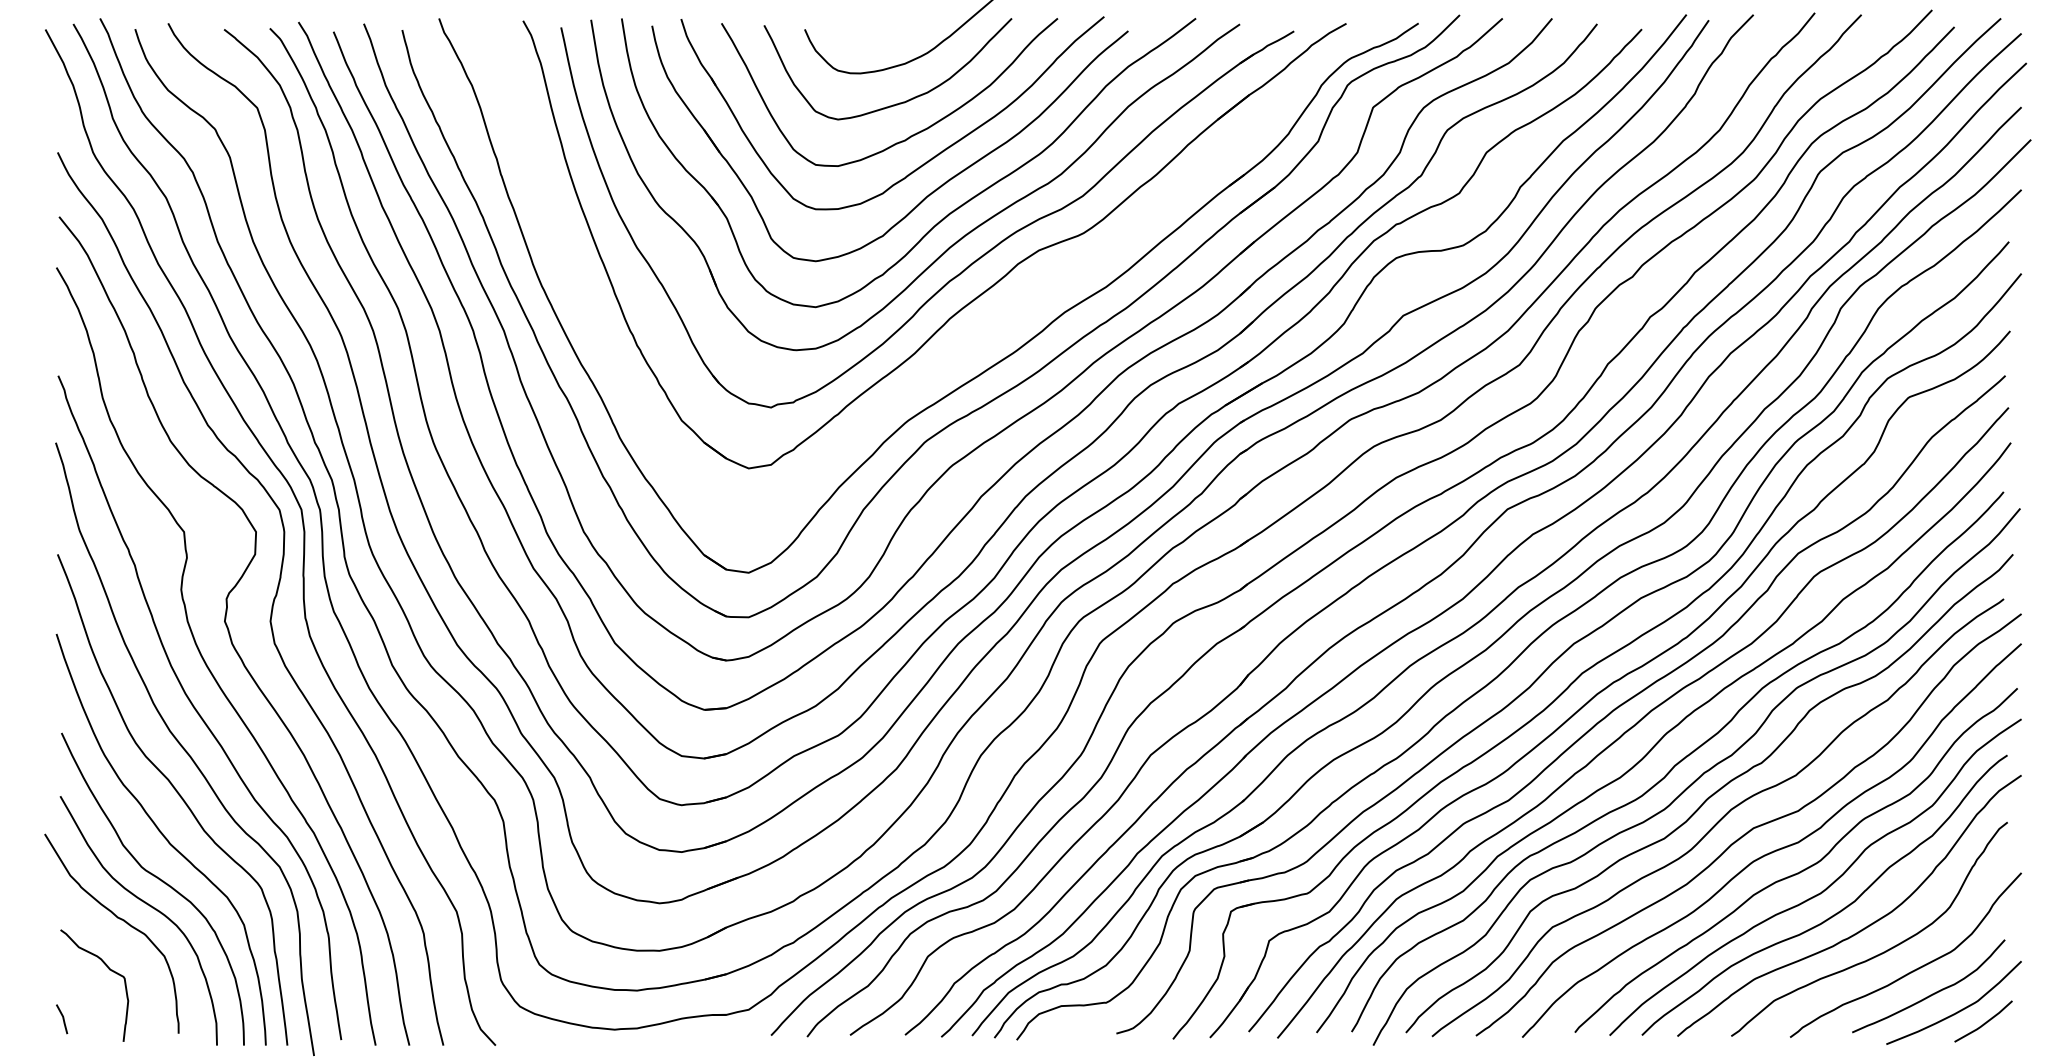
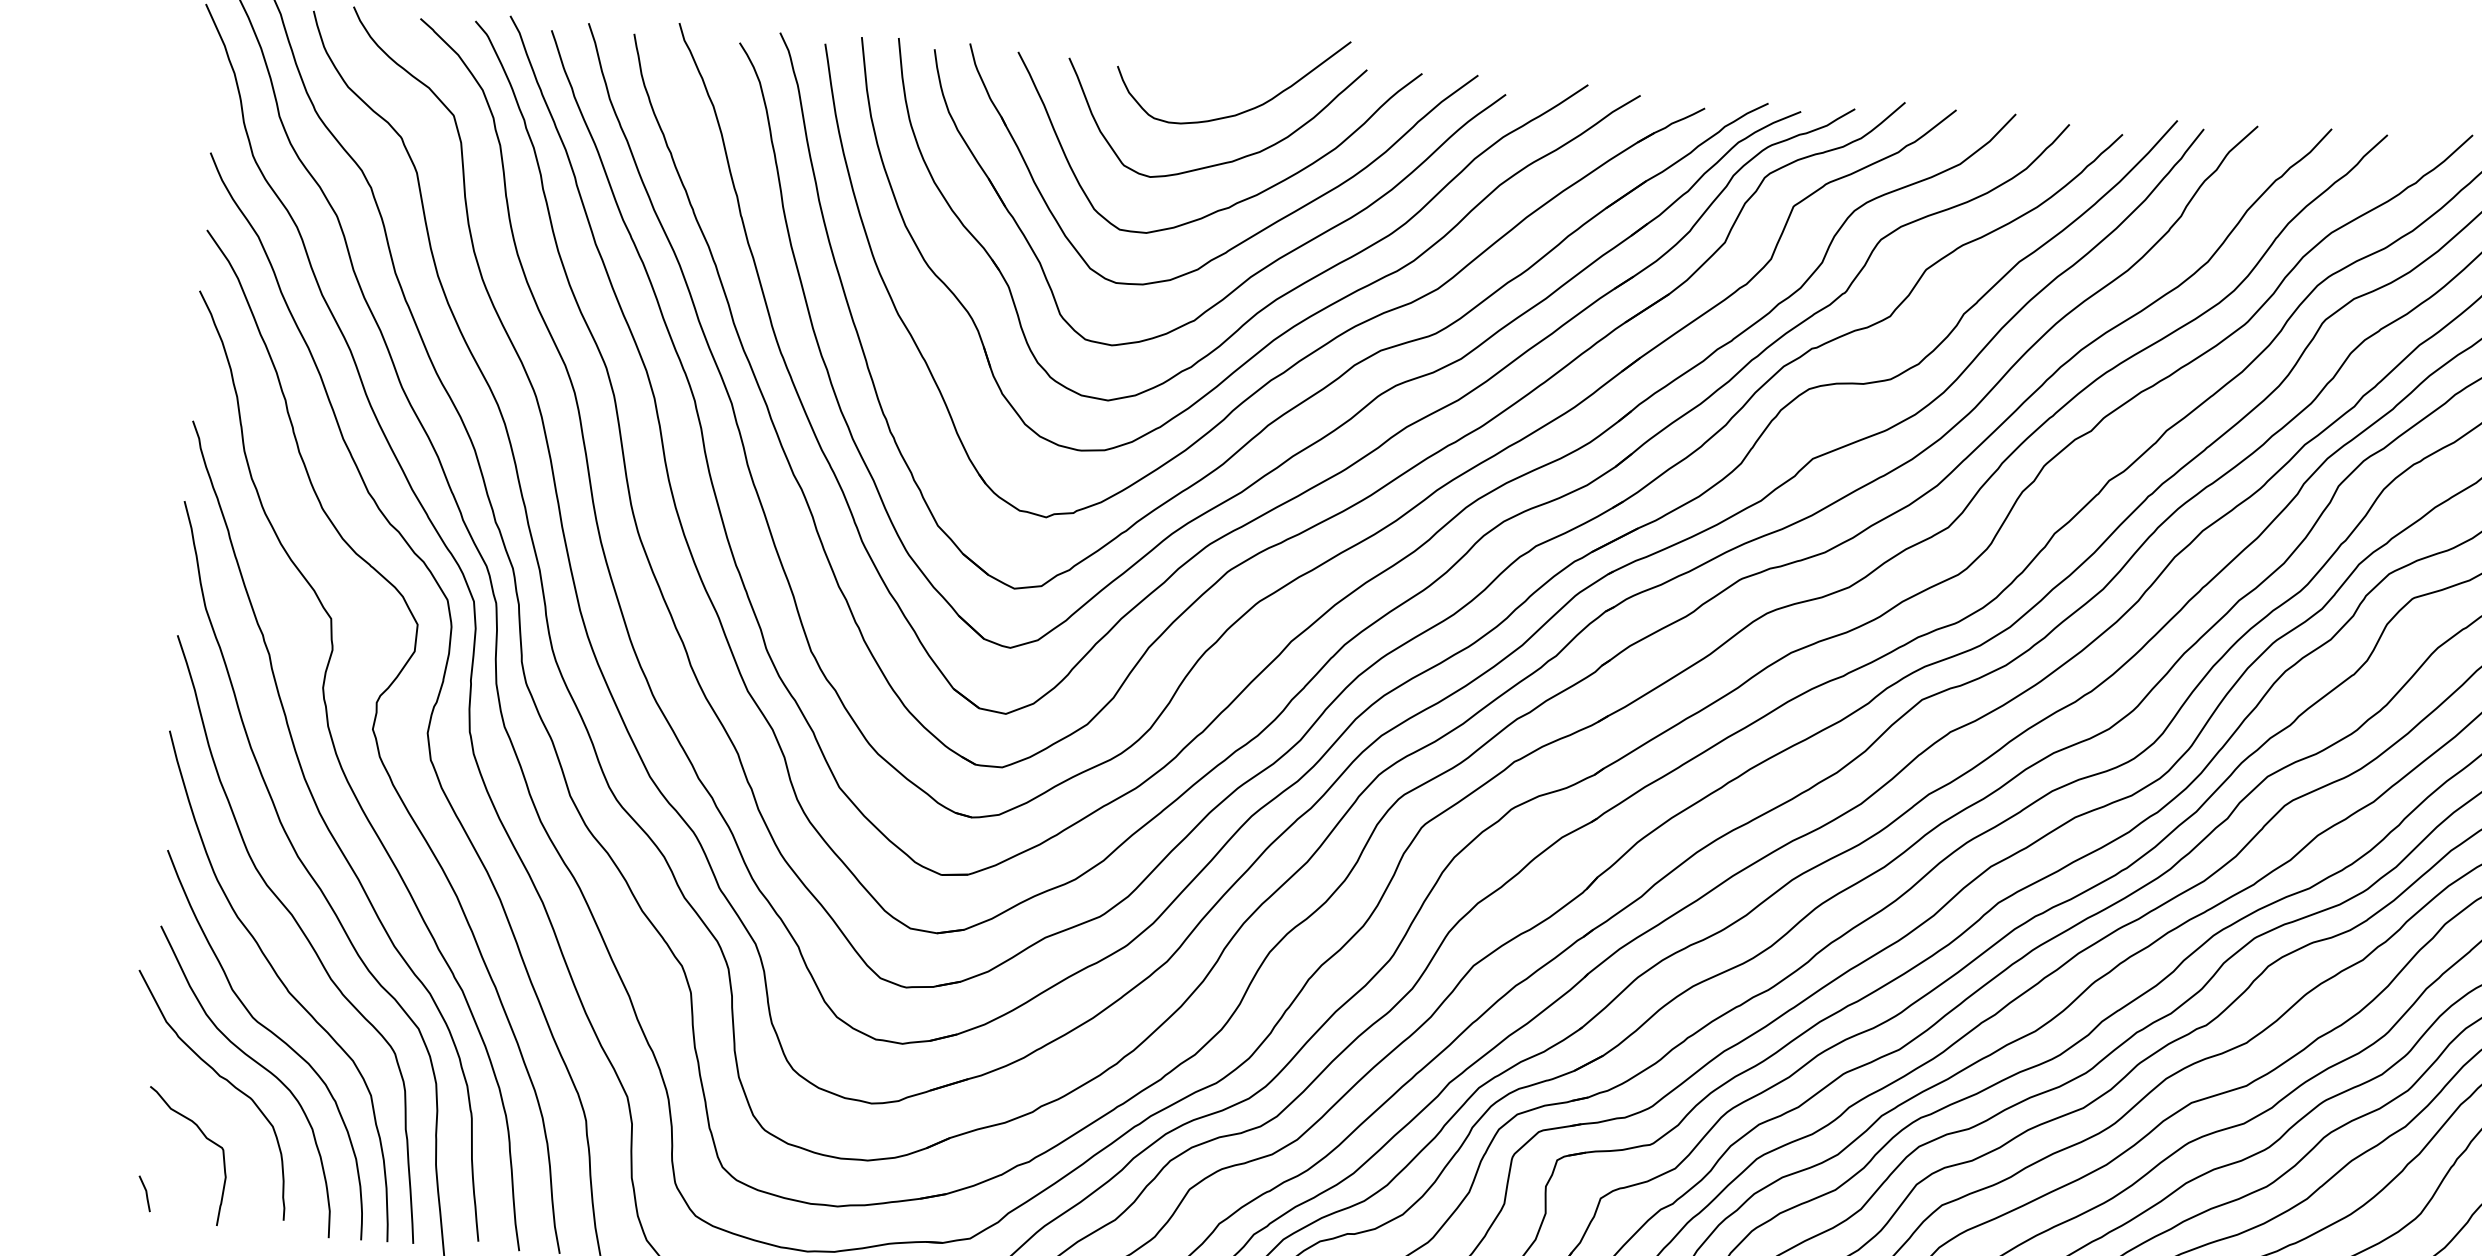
part: (976, 338) -> (1298, 451), added

